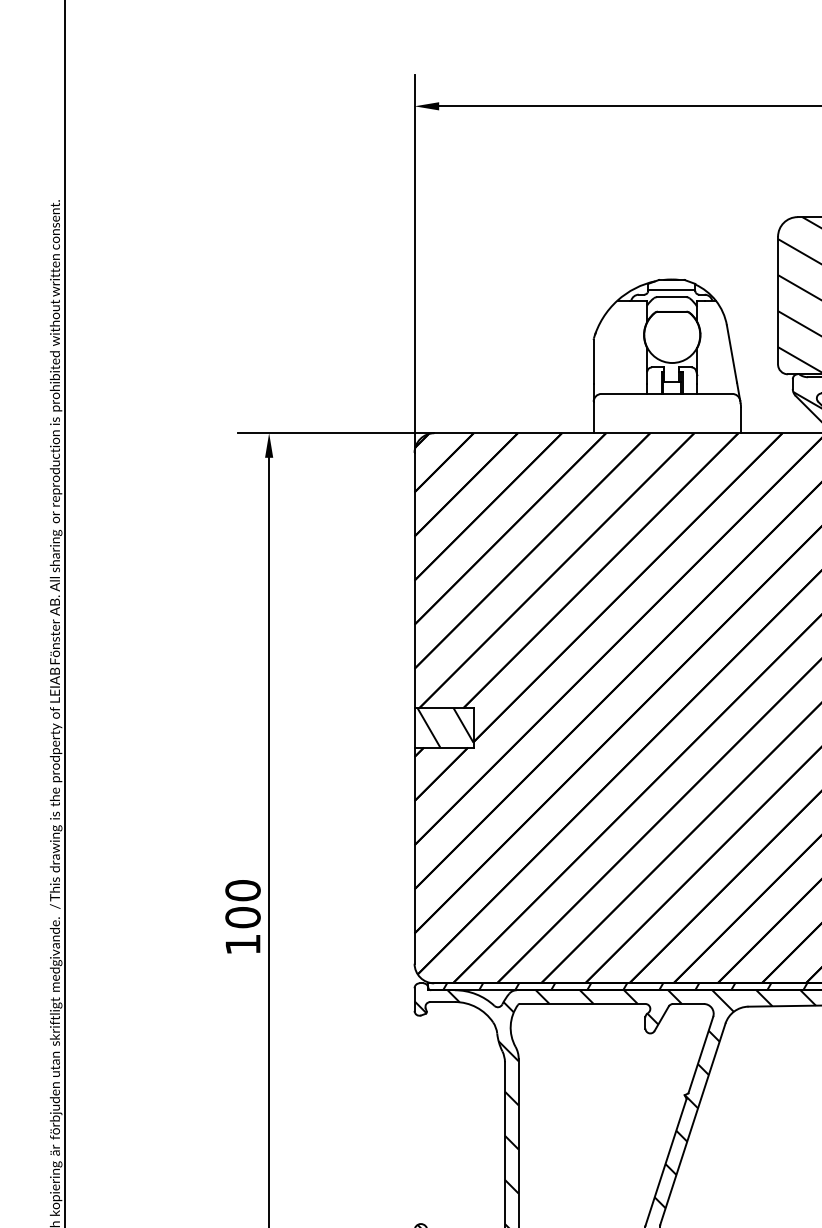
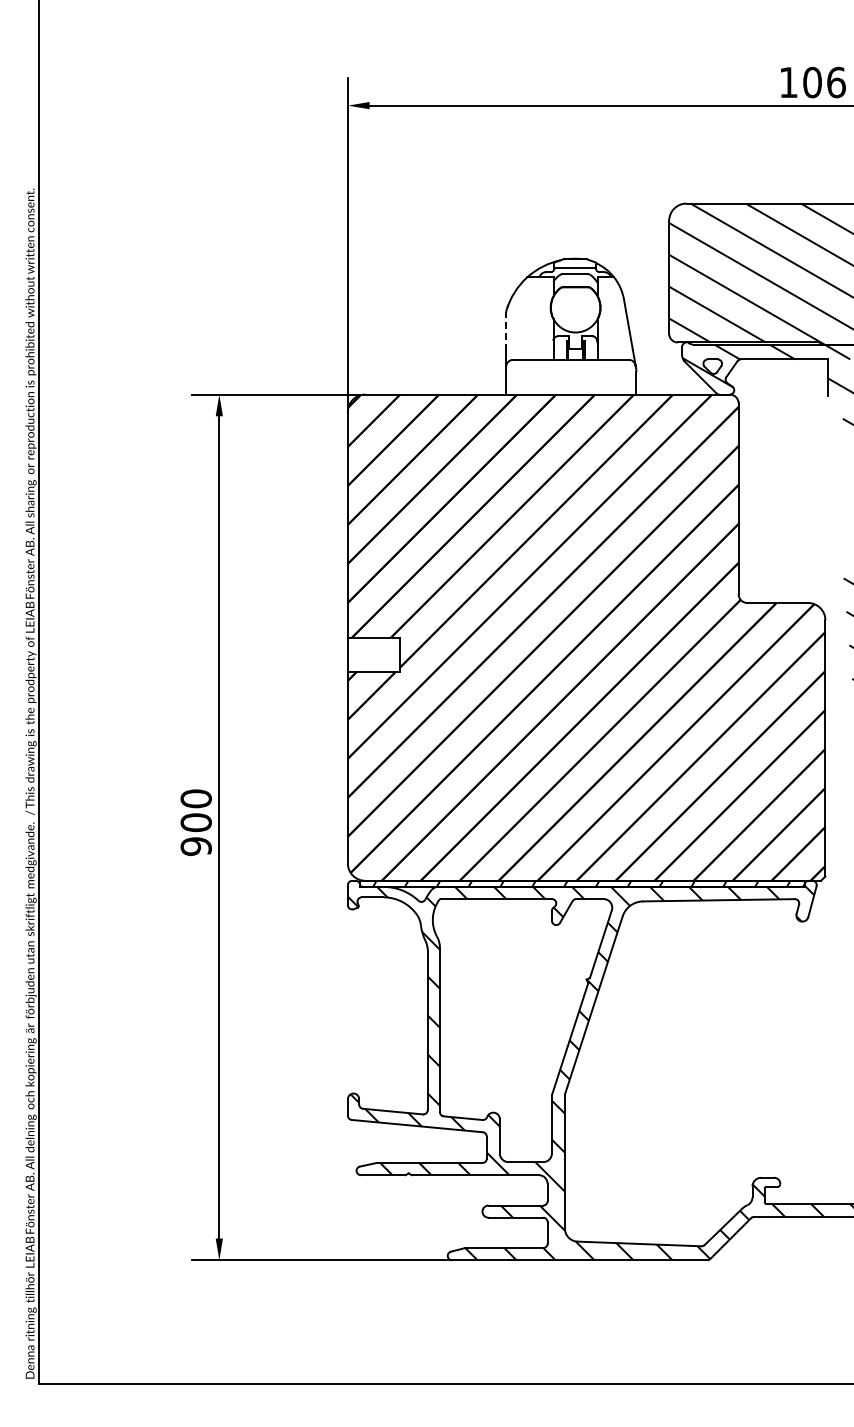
line: (594, 361) -> (506, 331), solid -> dashed
hatch: (444, 727) -> (374, 654), removed
text: (242, 944) -> (195, 846), 100 -> 900

